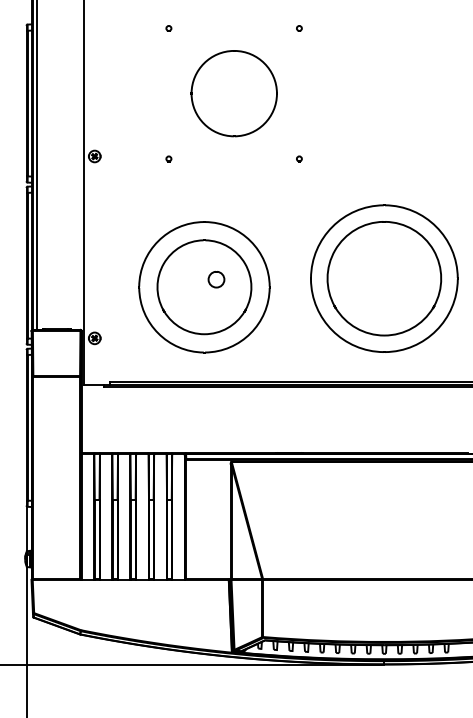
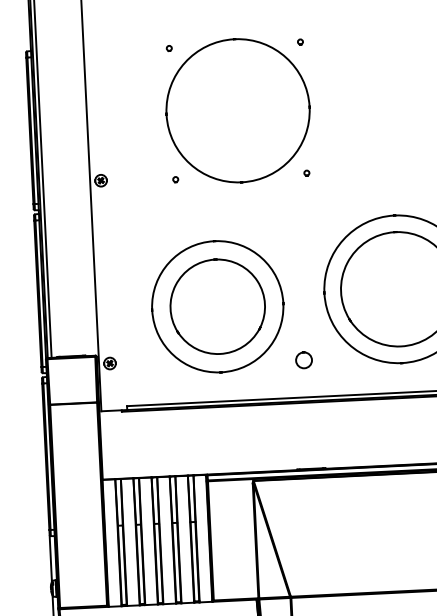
part: (234, 93) -> (238, 110), size x1.67
part: (216, 279) -> (304, 360), moved

